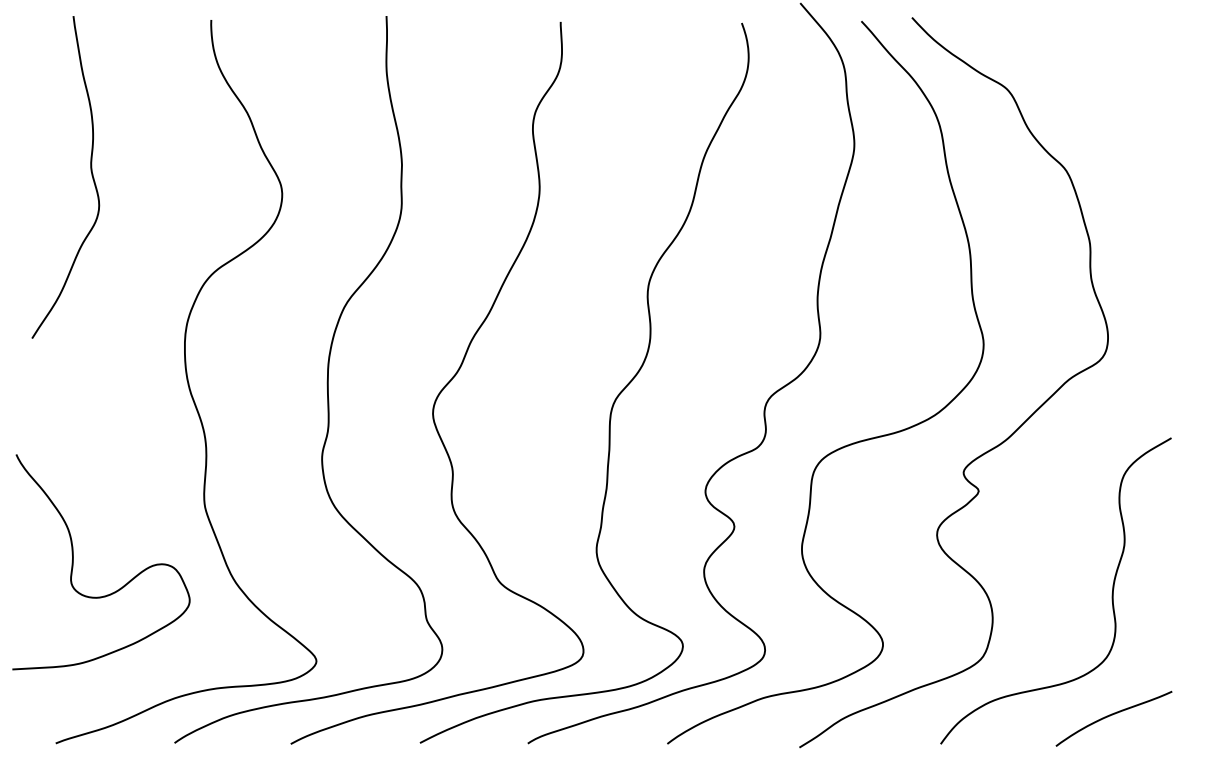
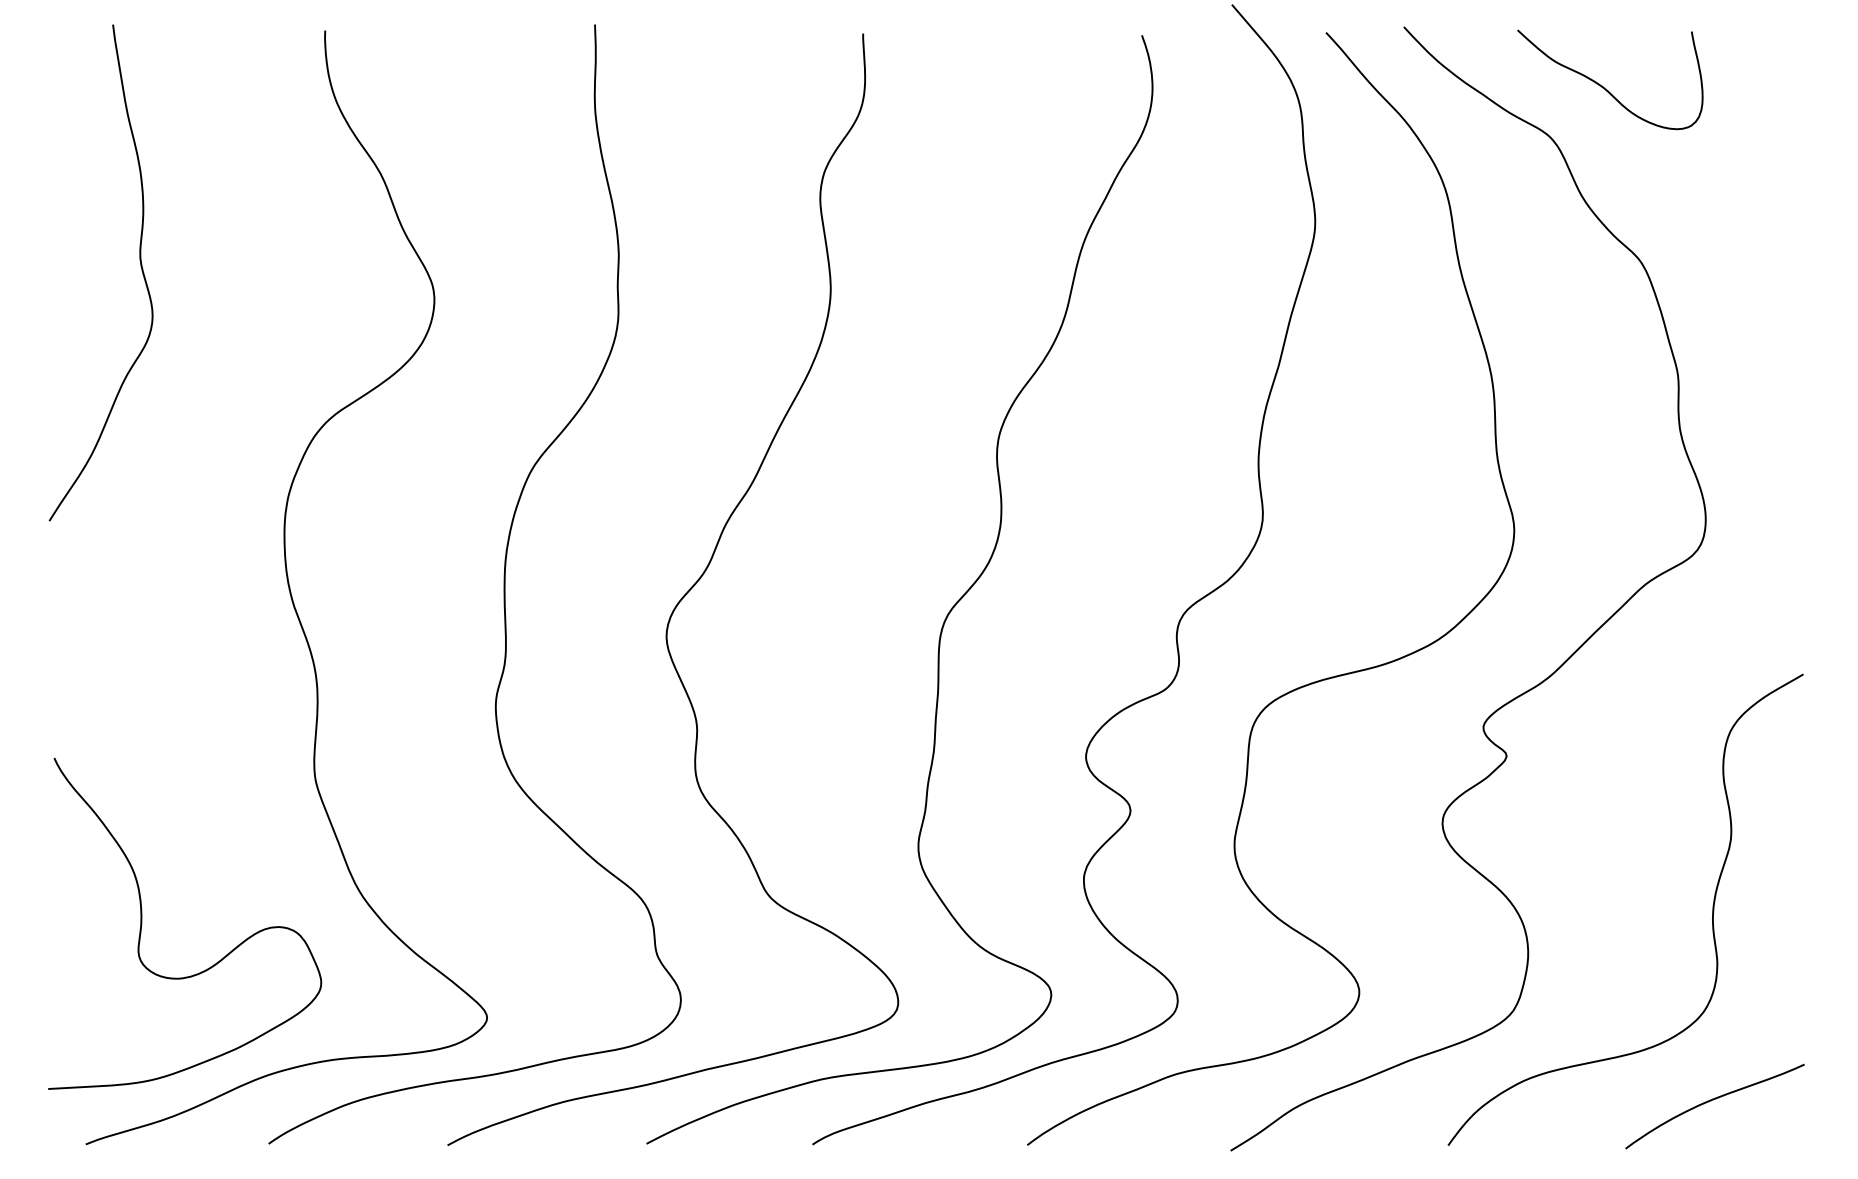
curve: (1041, 55) -> (1603, 85), added
curve: (73, 562) -> (142, 924), moved

